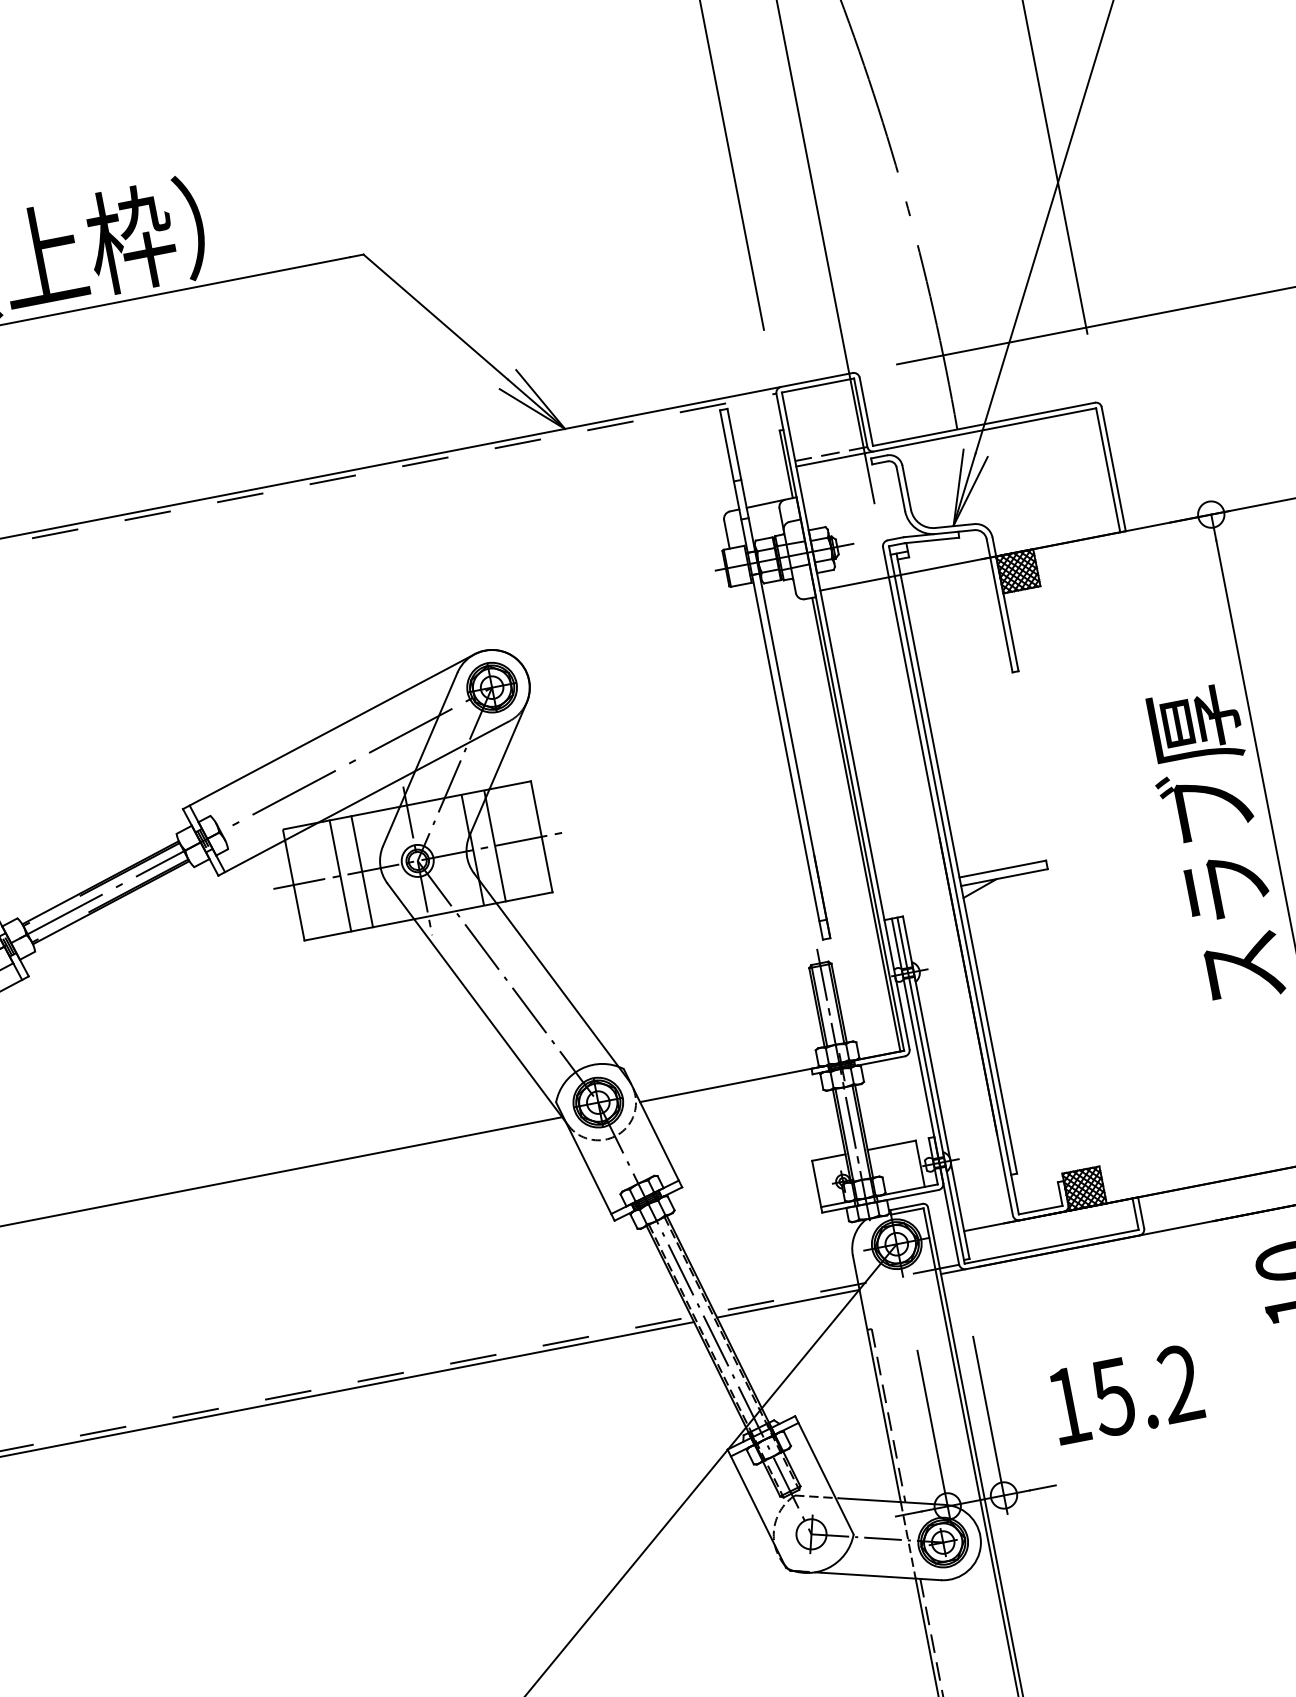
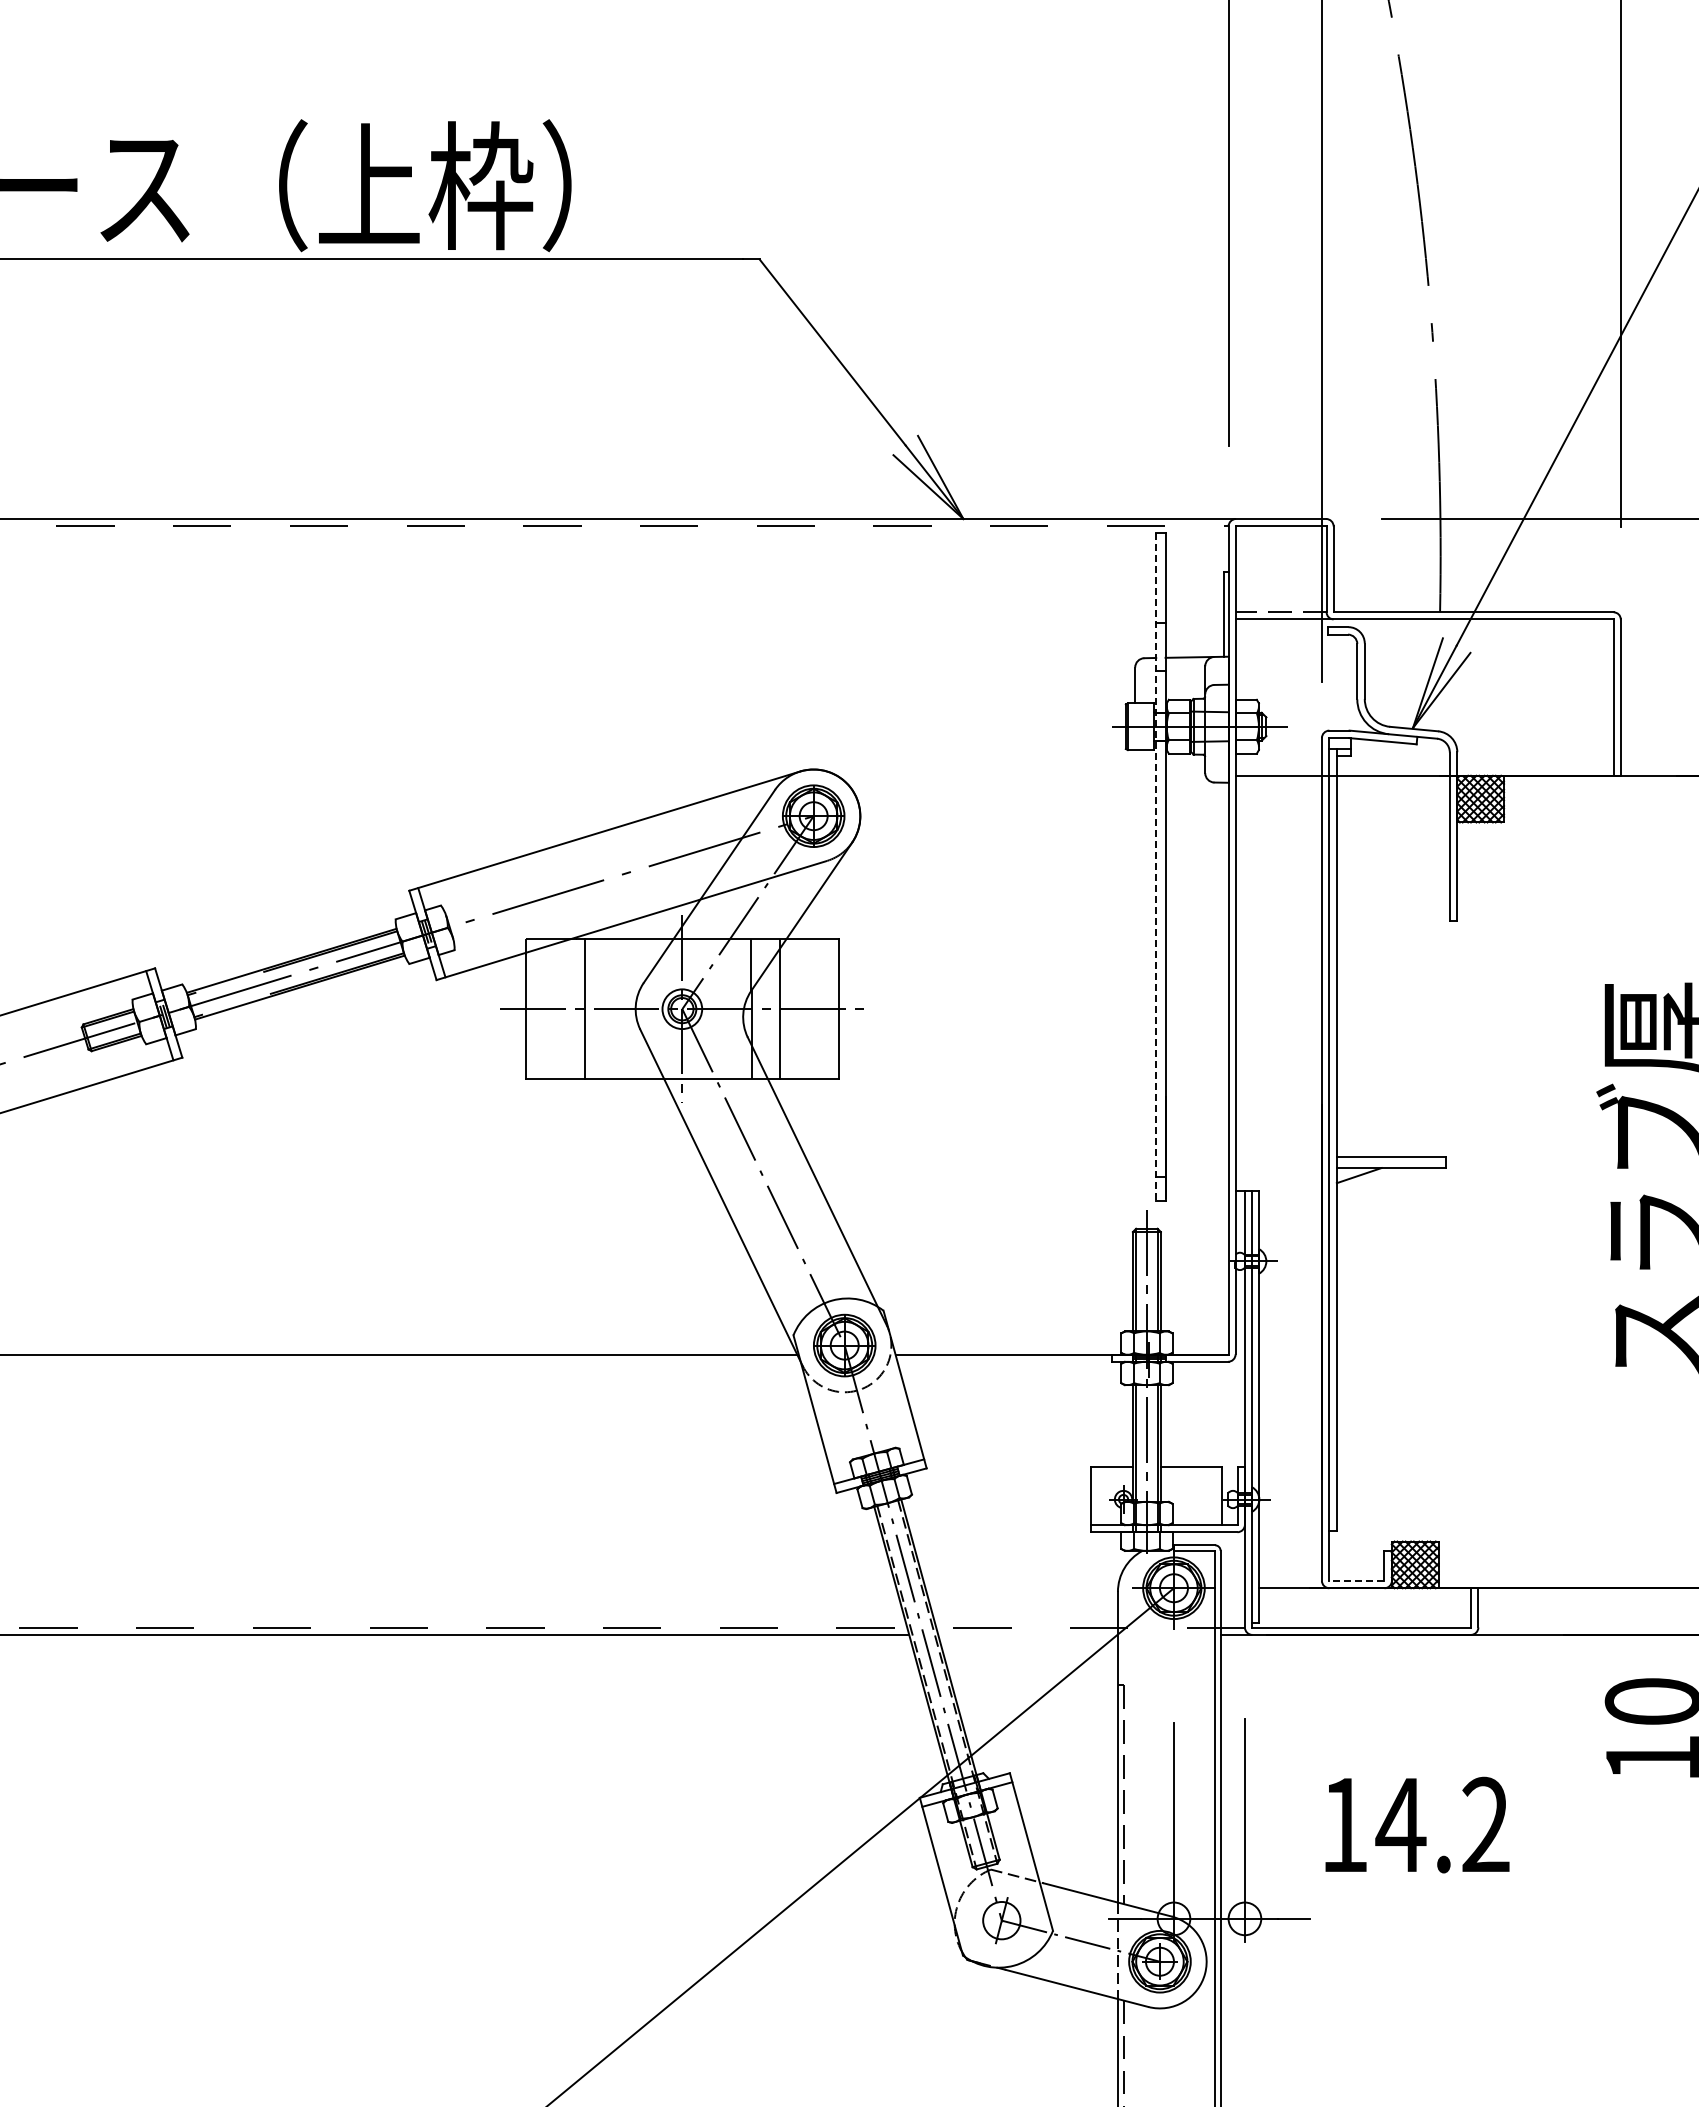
line: (771, 674) -> (1156, 866), solid -> dashed
line: (855, 824) -> (1223, 1068), removed
line: (362, 871) -> (612, 1009), removed
line: (1040, 1209) -> (1356, 1580), solid -> dashed
line: (787, 1303) -> (1027, 1634), removed
text: (1112, 1397) -> (1400, 1825), 15.2 -> 14.2

